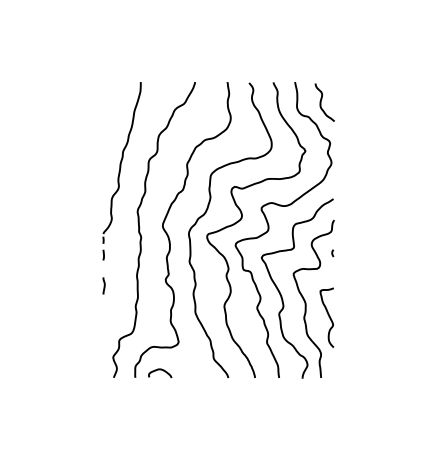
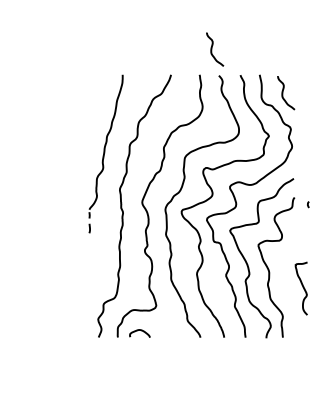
curve: (241, 53) -> (212, 49), added
curve: (332, 252) -> (308, 203), moved
line: (103, 285) -> (89, 255), removed
curve: (328, 316) -> (302, 287), moved

